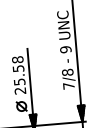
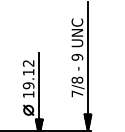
text: (18, 75) -> (28, 79), 25.58 -> 19.12

